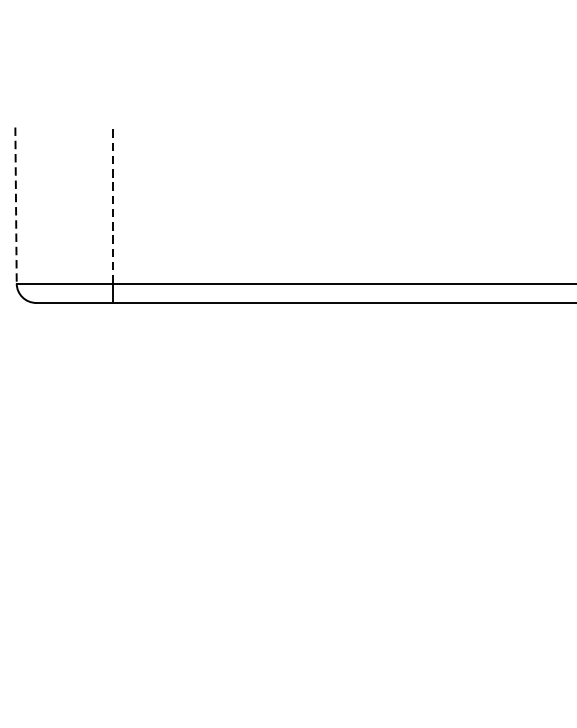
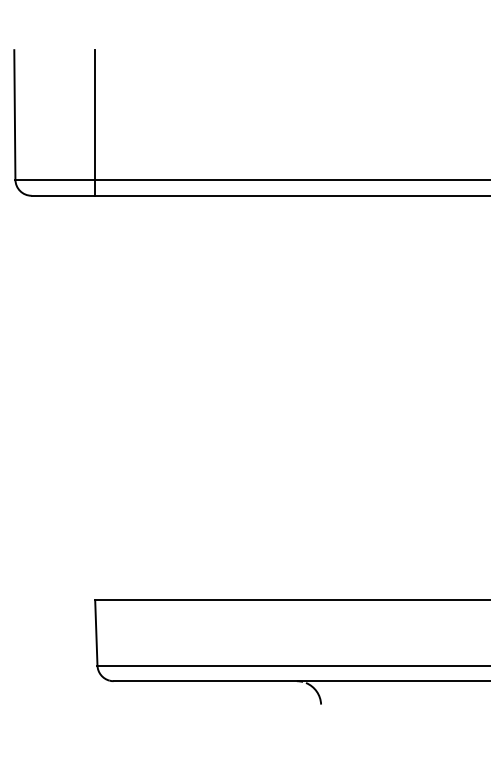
line: (15, 205) -> (14, 114), dashed -> solid
line: (113, 205) -> (95, 114), dashed -> solid

